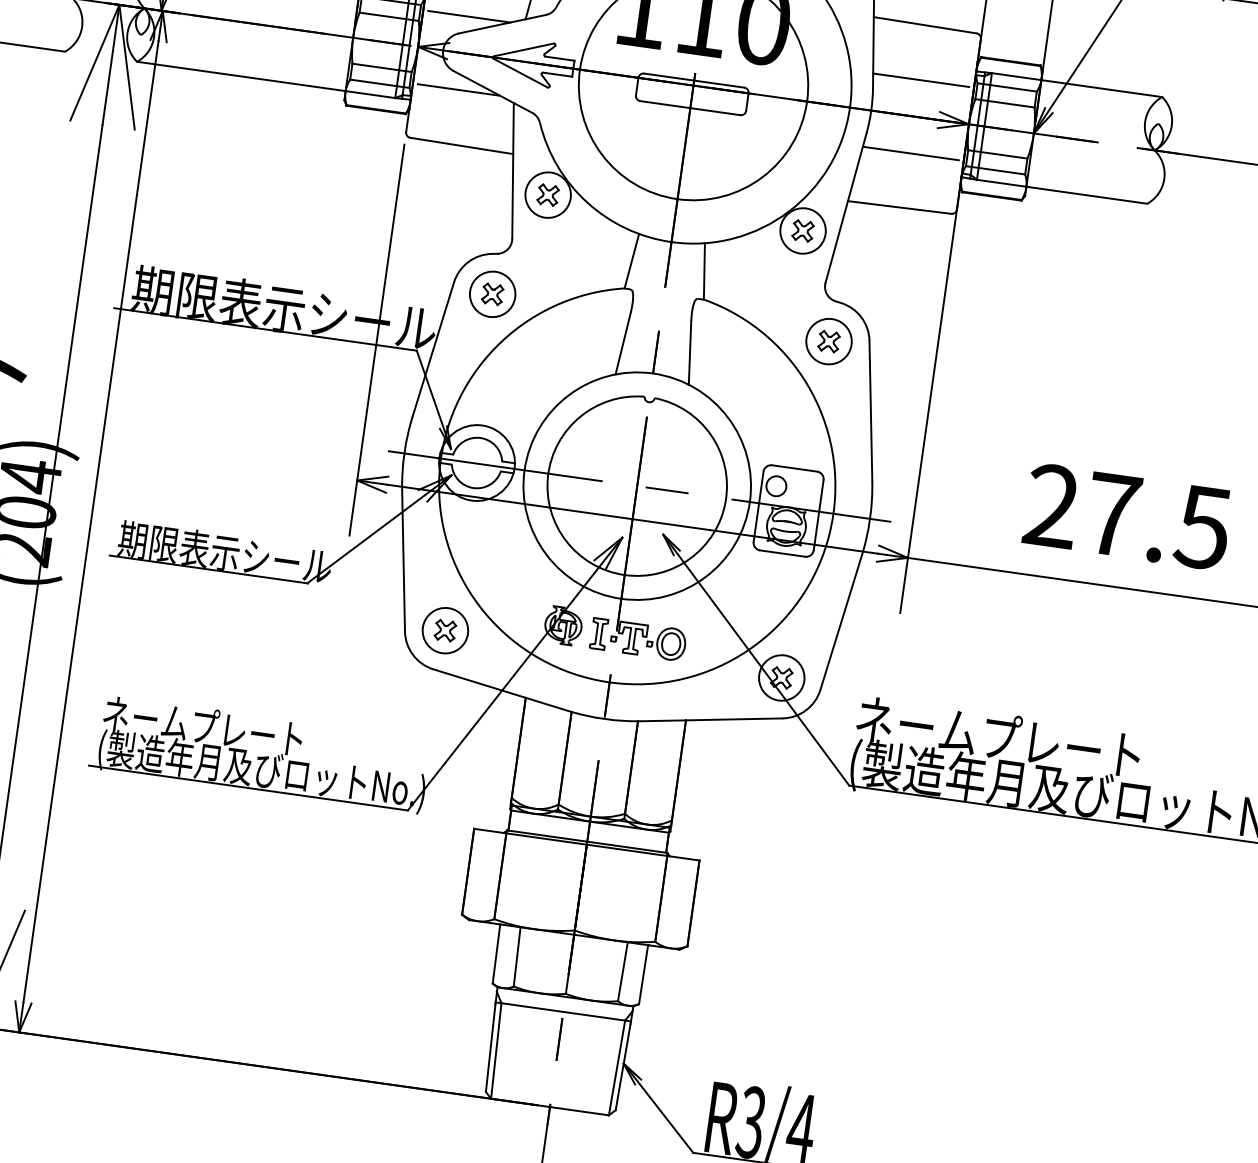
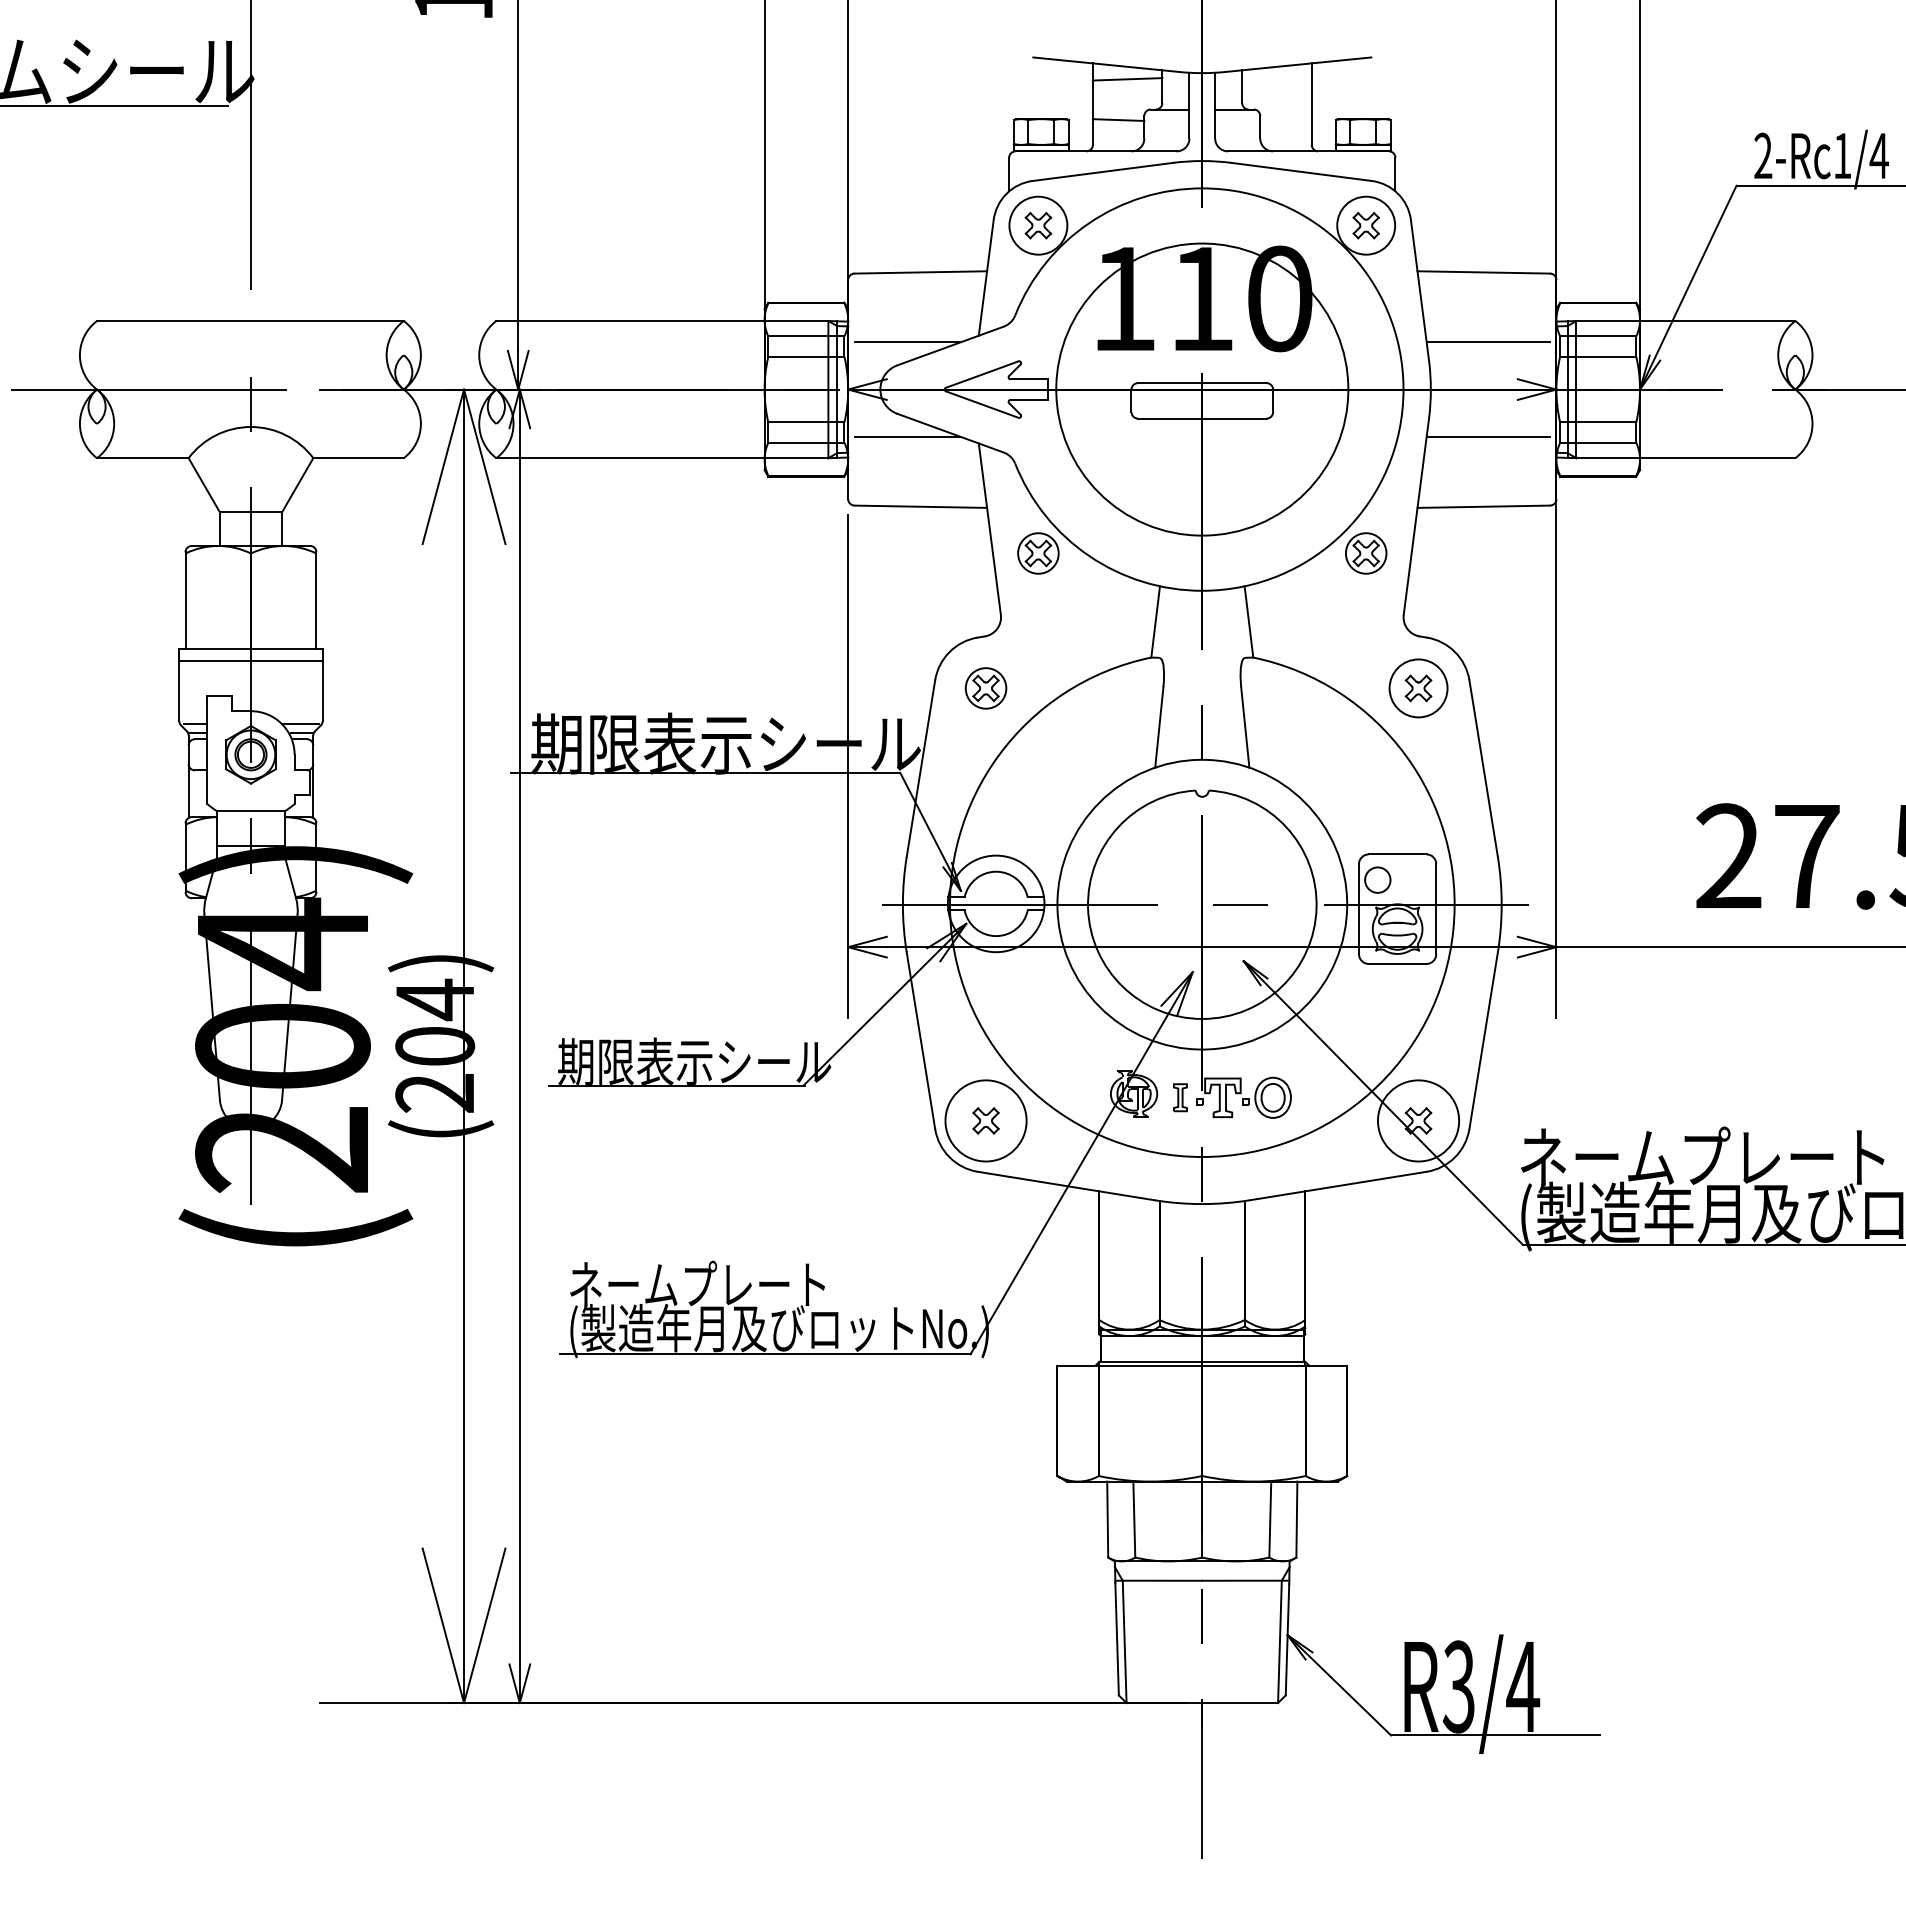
circle: (548, 195) -> (1038, 553), size x0.7
circle: (803, 231) -> (1366, 553), size x0.7
circle: (493, 294) -> (986, 688), size x0.7
circle: (445, 630) -> (986, 1120), size x1.4
part: (599, 633) -> (1180, 1097), size x0.7
circle: (781, 677) -> (1418, 1120), size x1.4

